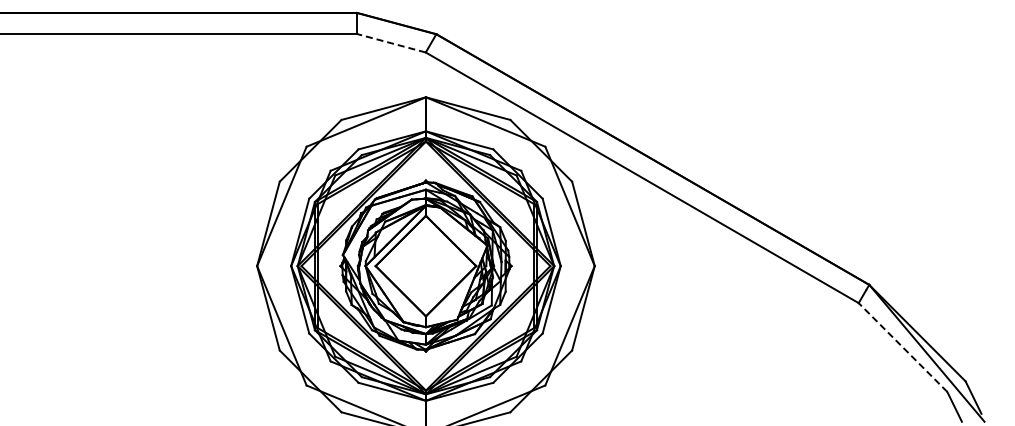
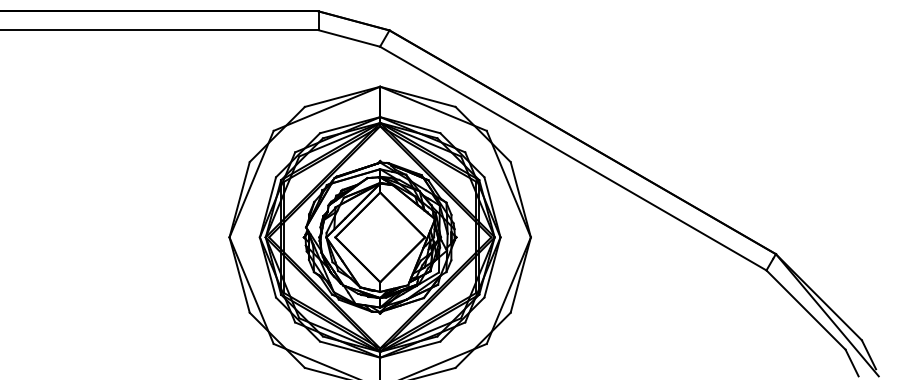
line: (391, 43) -> (349, 38), dashed -> solid
line: (903, 347) -> (806, 310), dashed -> solid

